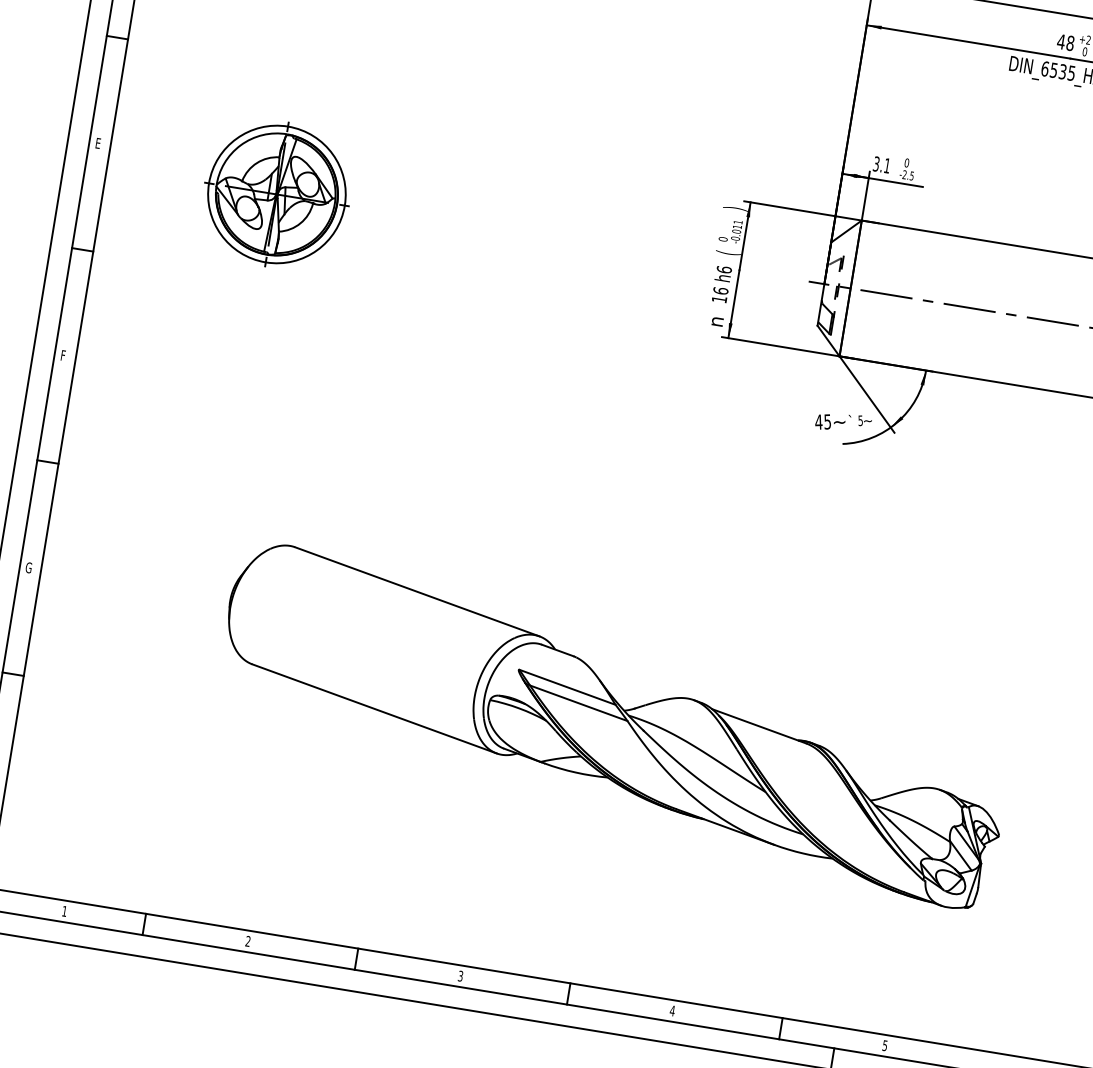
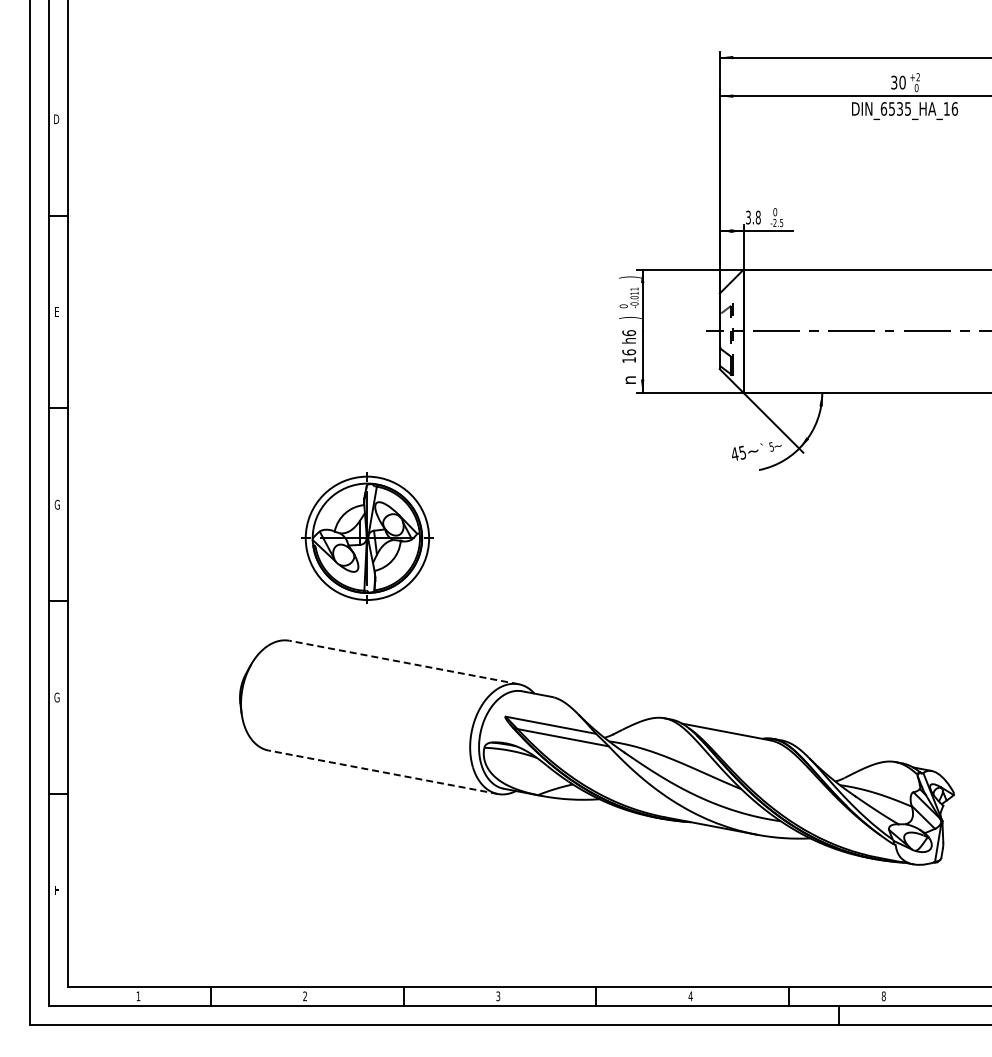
text: (1064, 42) -> (897, 82), 48 -> 30
text: (886, 165) -> (757, 217), 3.1 -> 3.8
part: (277, 193) -> (367, 537), moved
text: (728, 252) -> (630, 317), ( -> )
text: (63, 355) -> (56, 504), F -> G
line: (417, 591) -> (404, 662), solid -> dashed
line: (374, 709) -> (383, 772), solid -> dashed
text: (884, 1045) -> (883, 996), 5 -> 8

